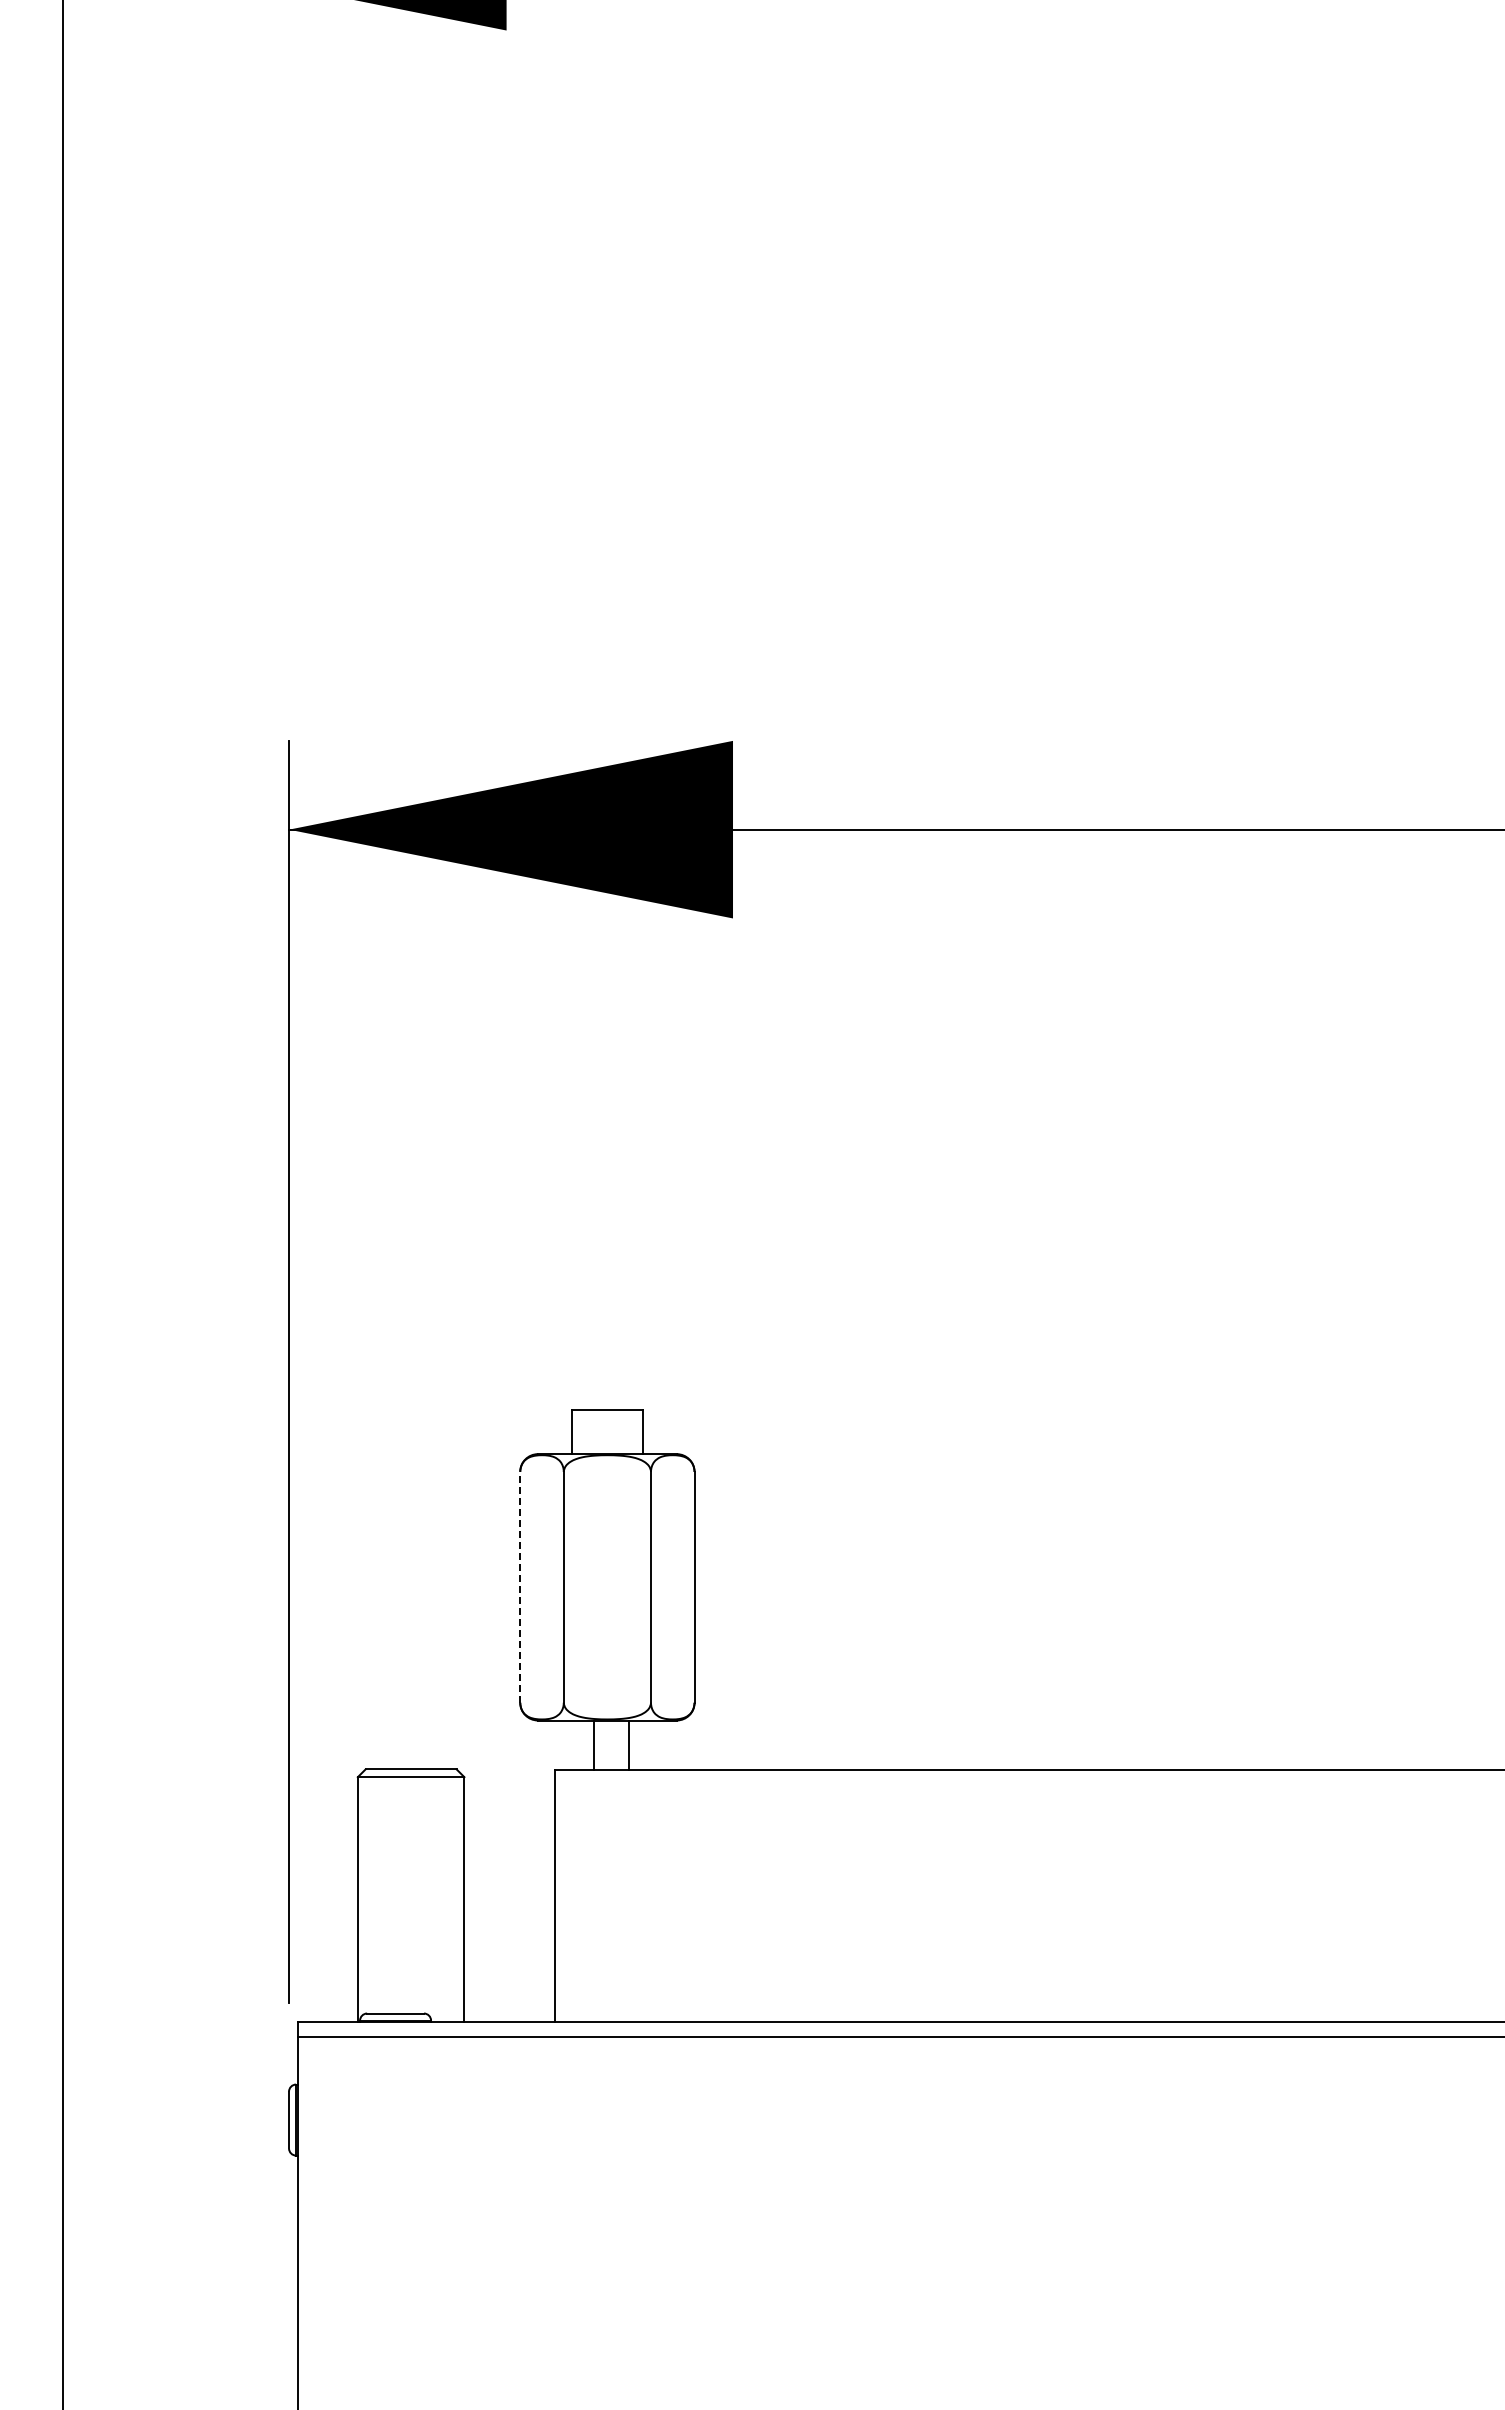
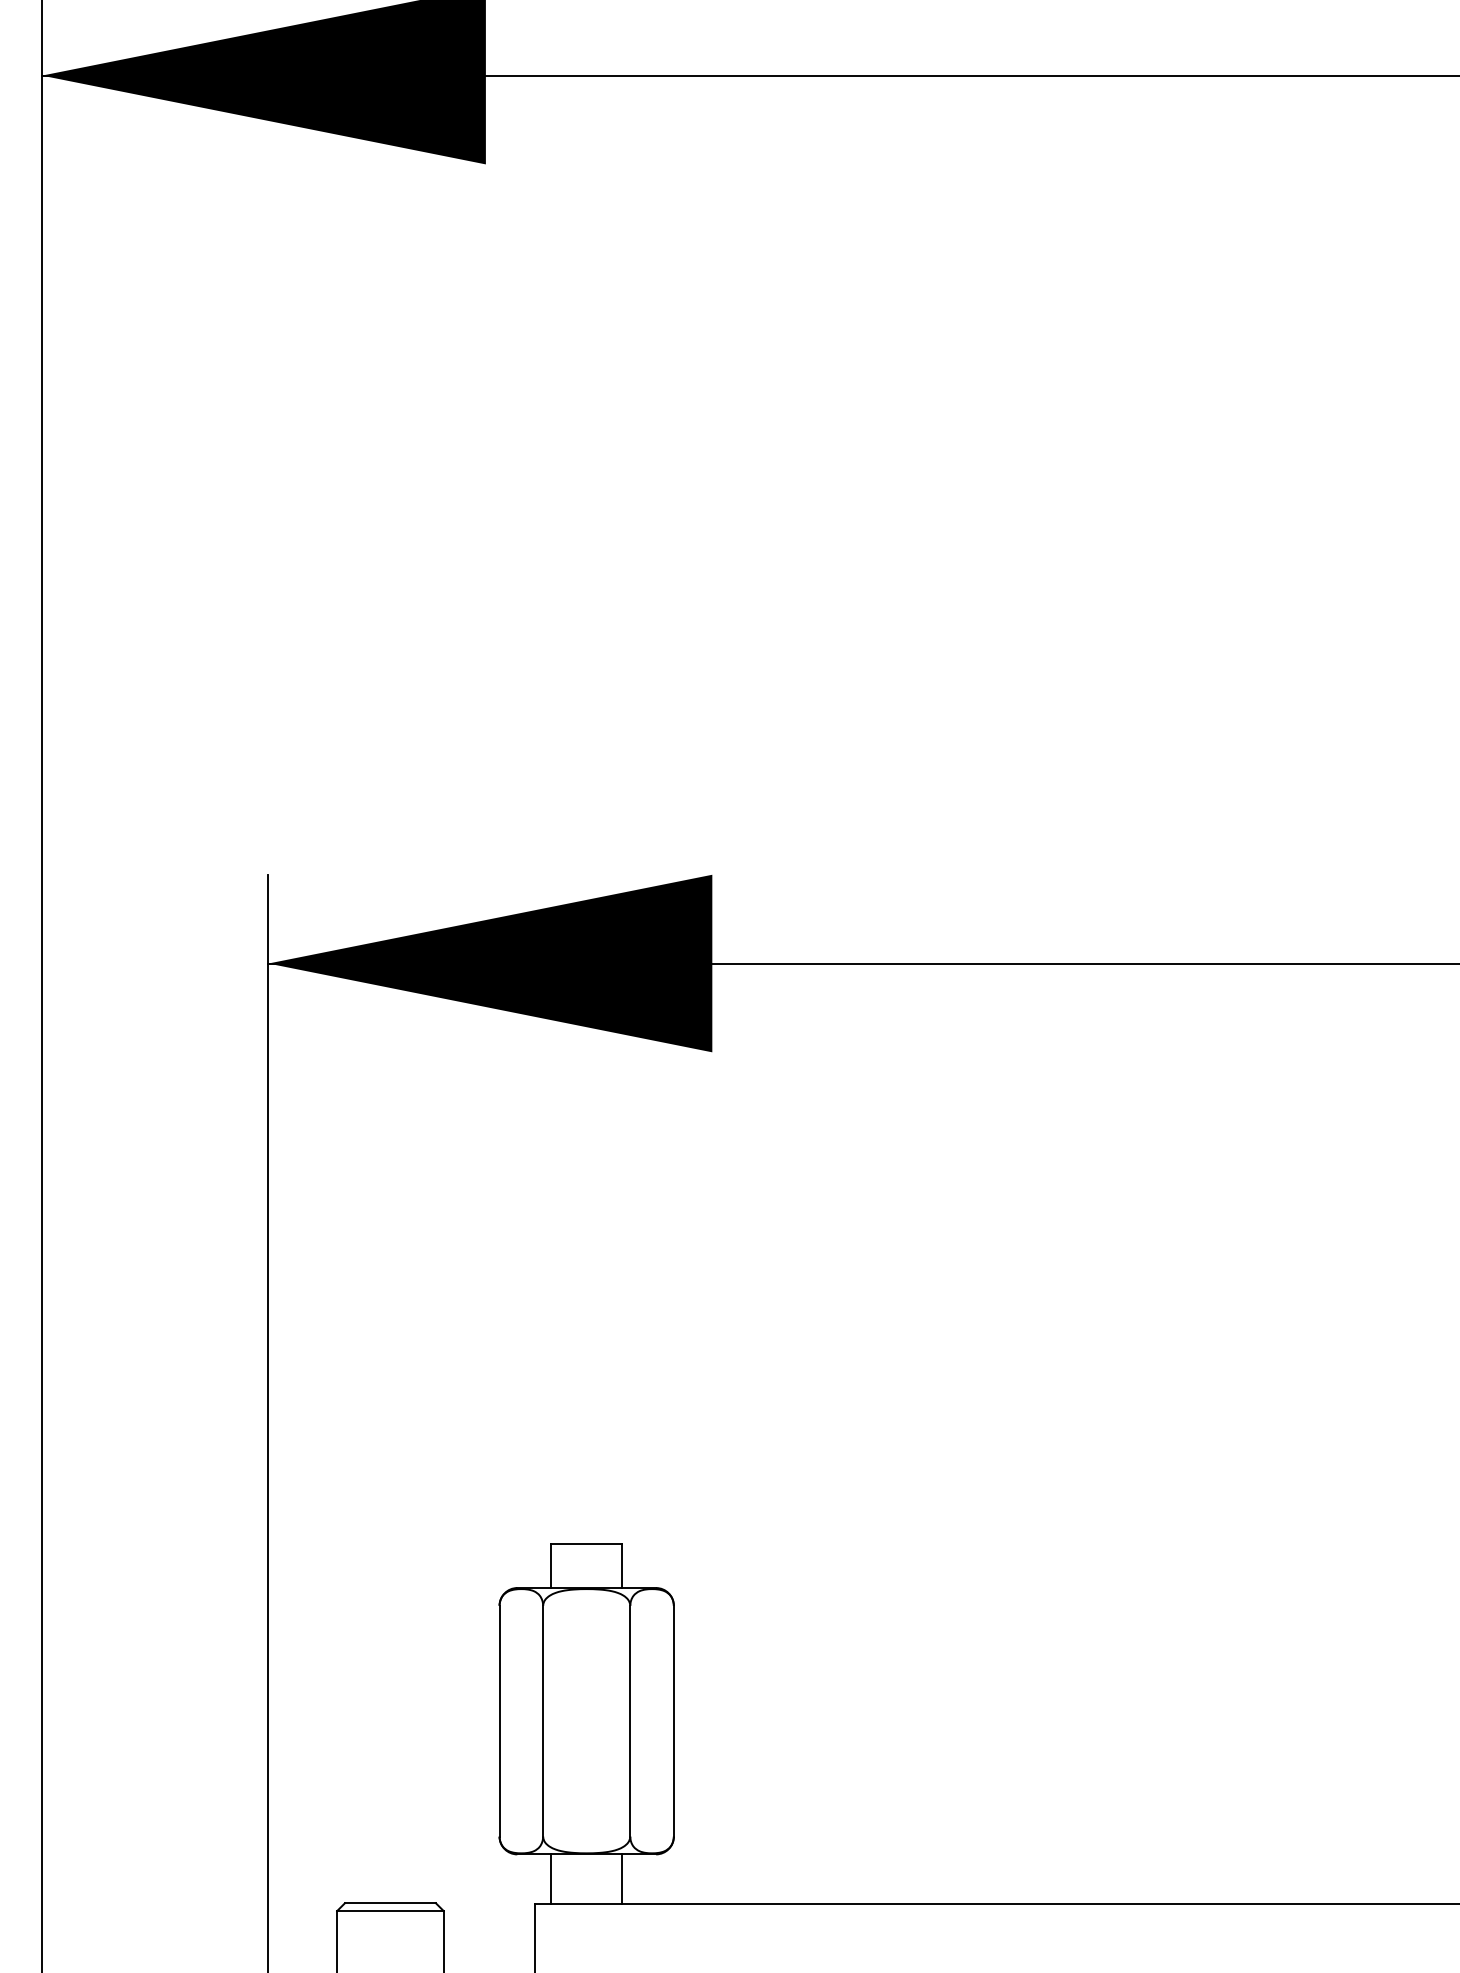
line: (520, 1586) -> (499, 1720), dashed -> solid
line: (593, 1745) -> (621, 1879), moved
line: (628, 1745) -> (550, 1879), moved

